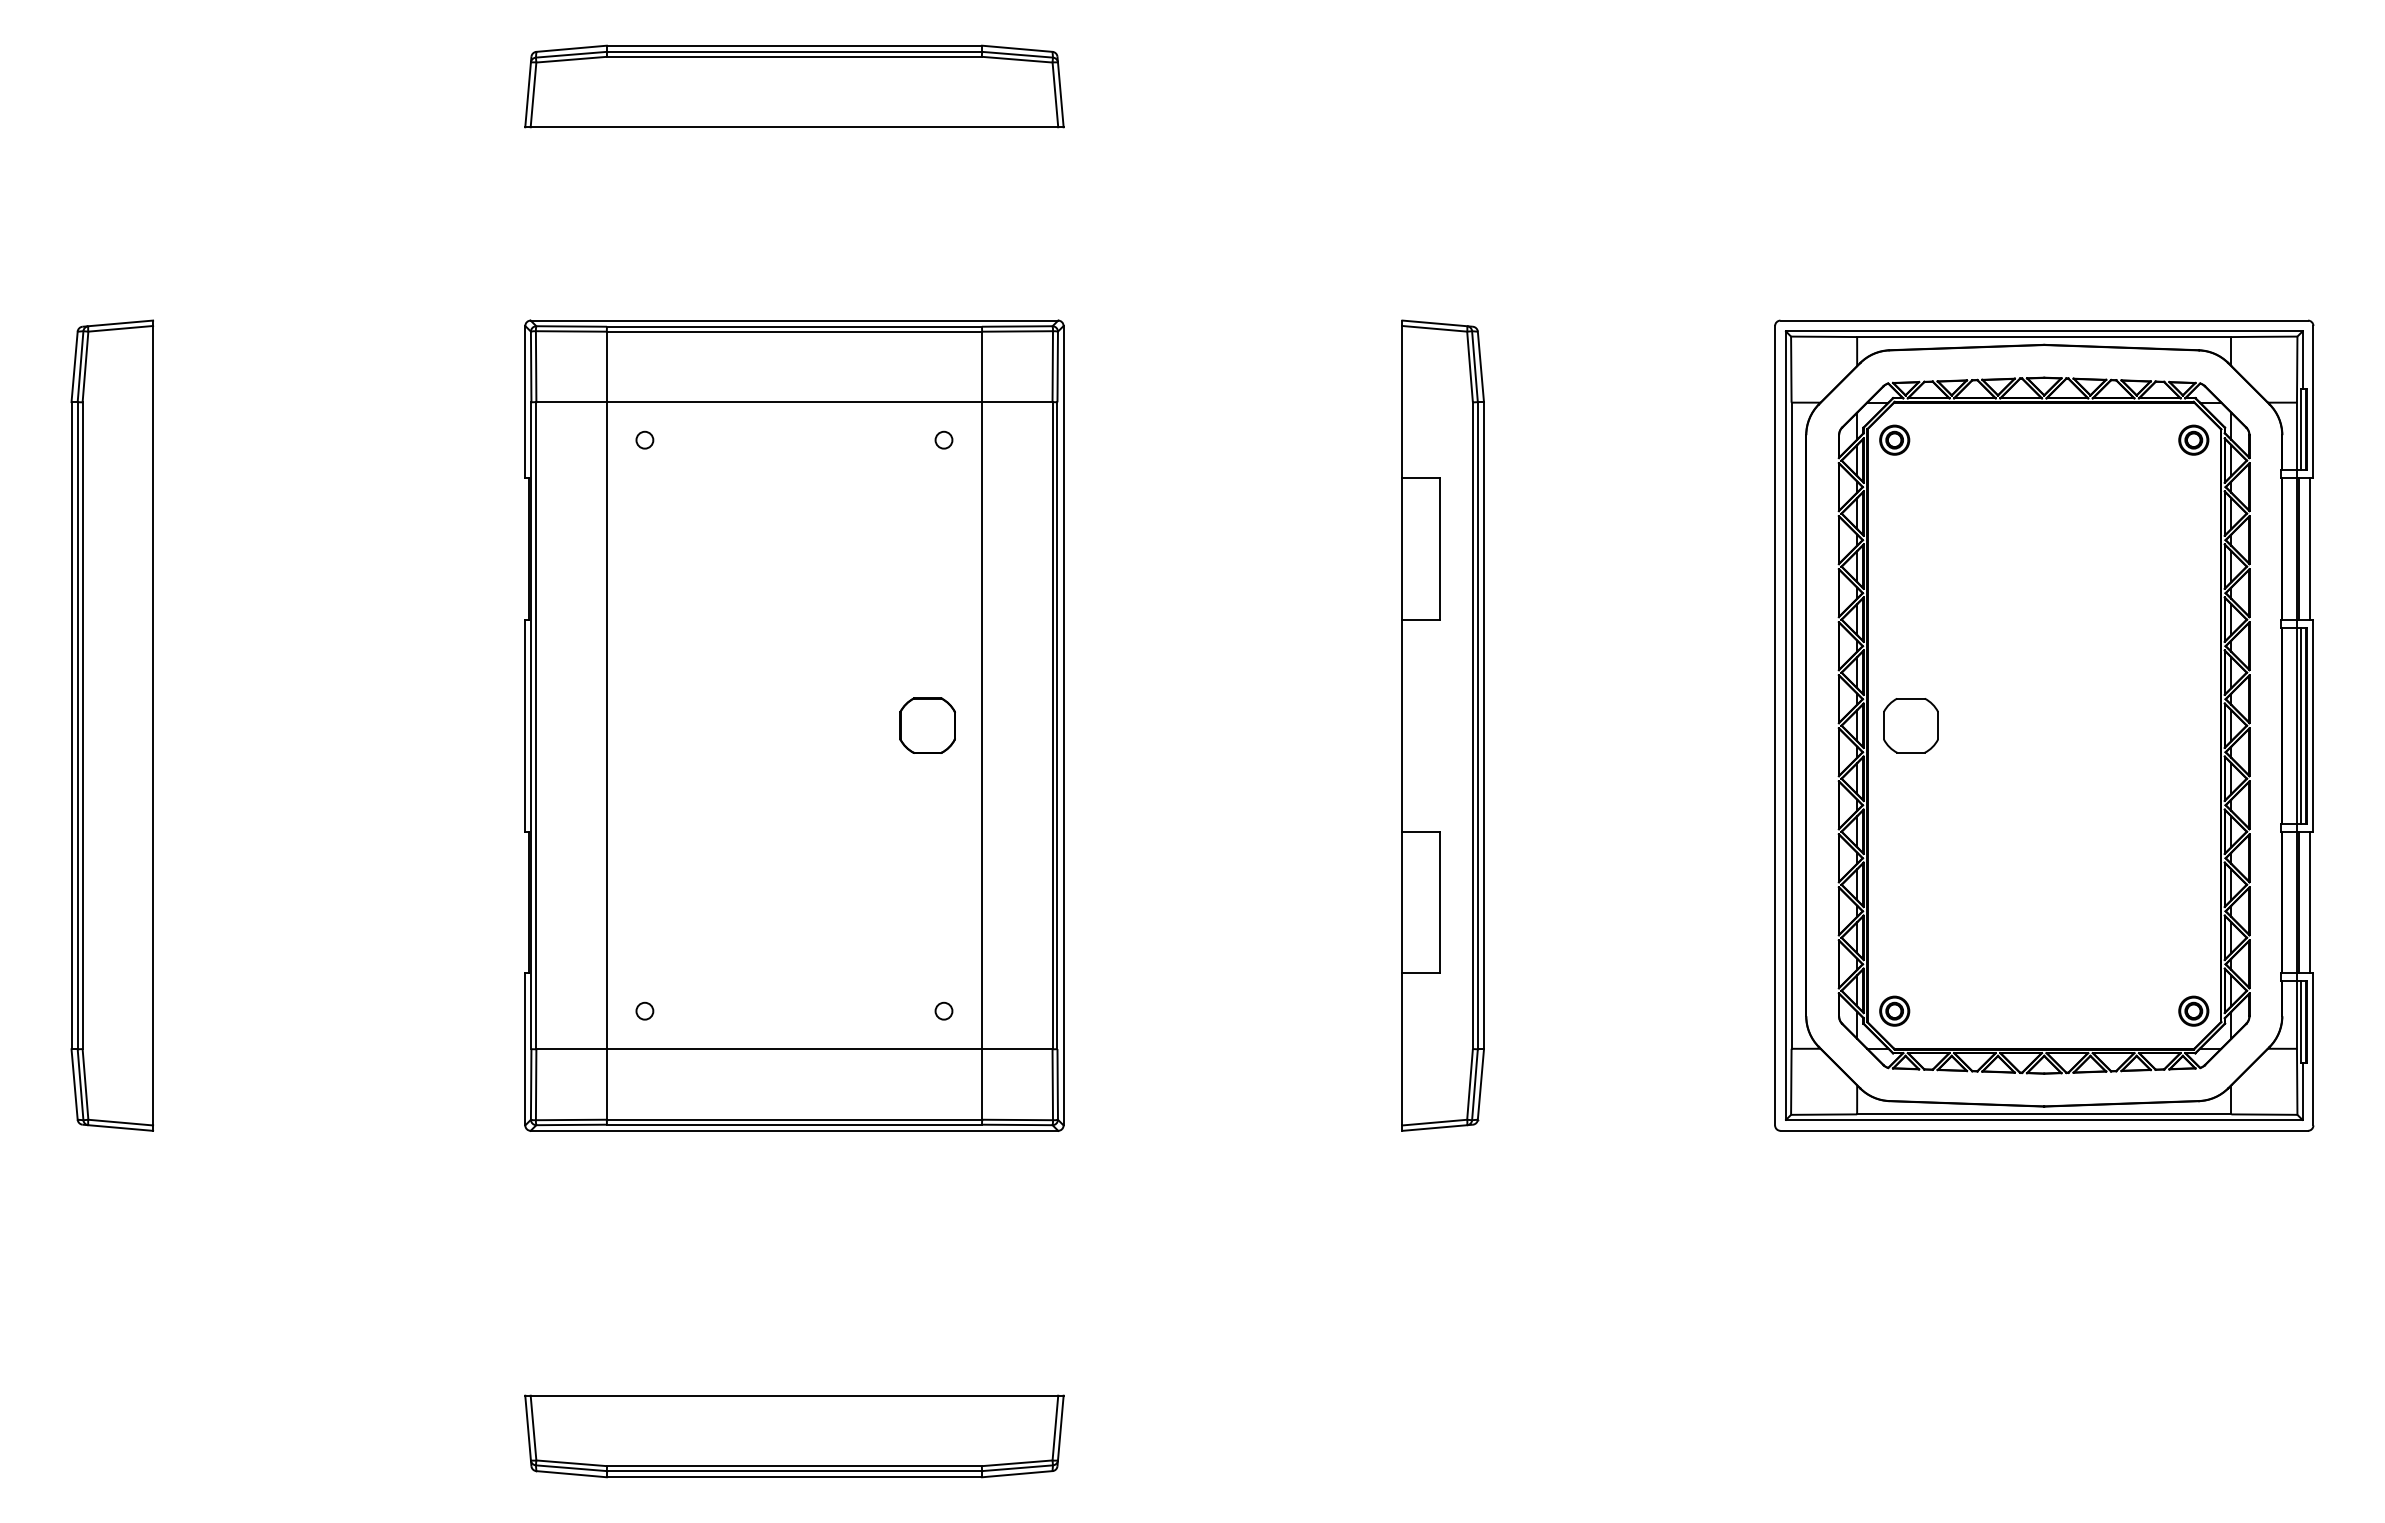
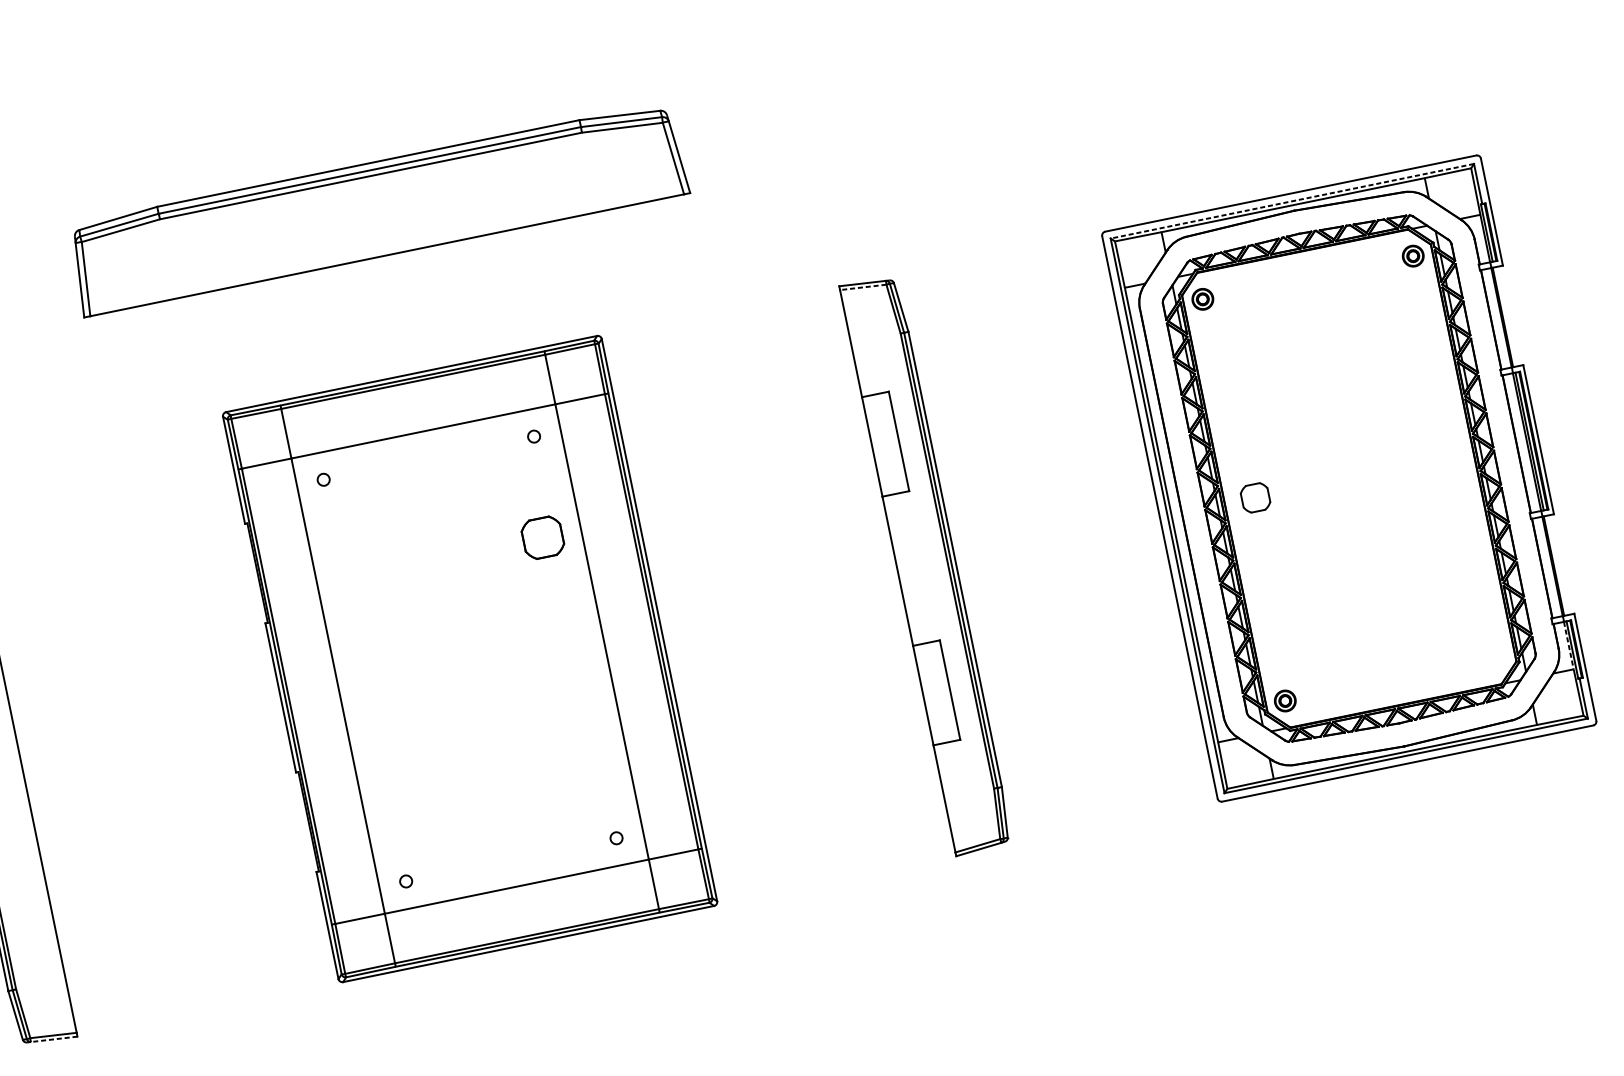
part: (794, 86) -> (377, 209), size x1.6
line: (1434, 328) -> (863, 287), solid -> dashed
line: (2043, 331) -> (1291, 201), solid -> dashed
line: (2310, 548) -> (1510, 315), removed
part: (927, 725) -> (542, 537), moved
part: (1910, 725) -> (1255, 497), size x0.7
line: (2310, 902) -> (1562, 564), removed
part: (2193, 1010) -> (1495, 657), removed
line: (2296, 1015) -> (1568, 646), solid -> dashed
line: (120, 1127) -> (54, 1038), solid -> dashed

